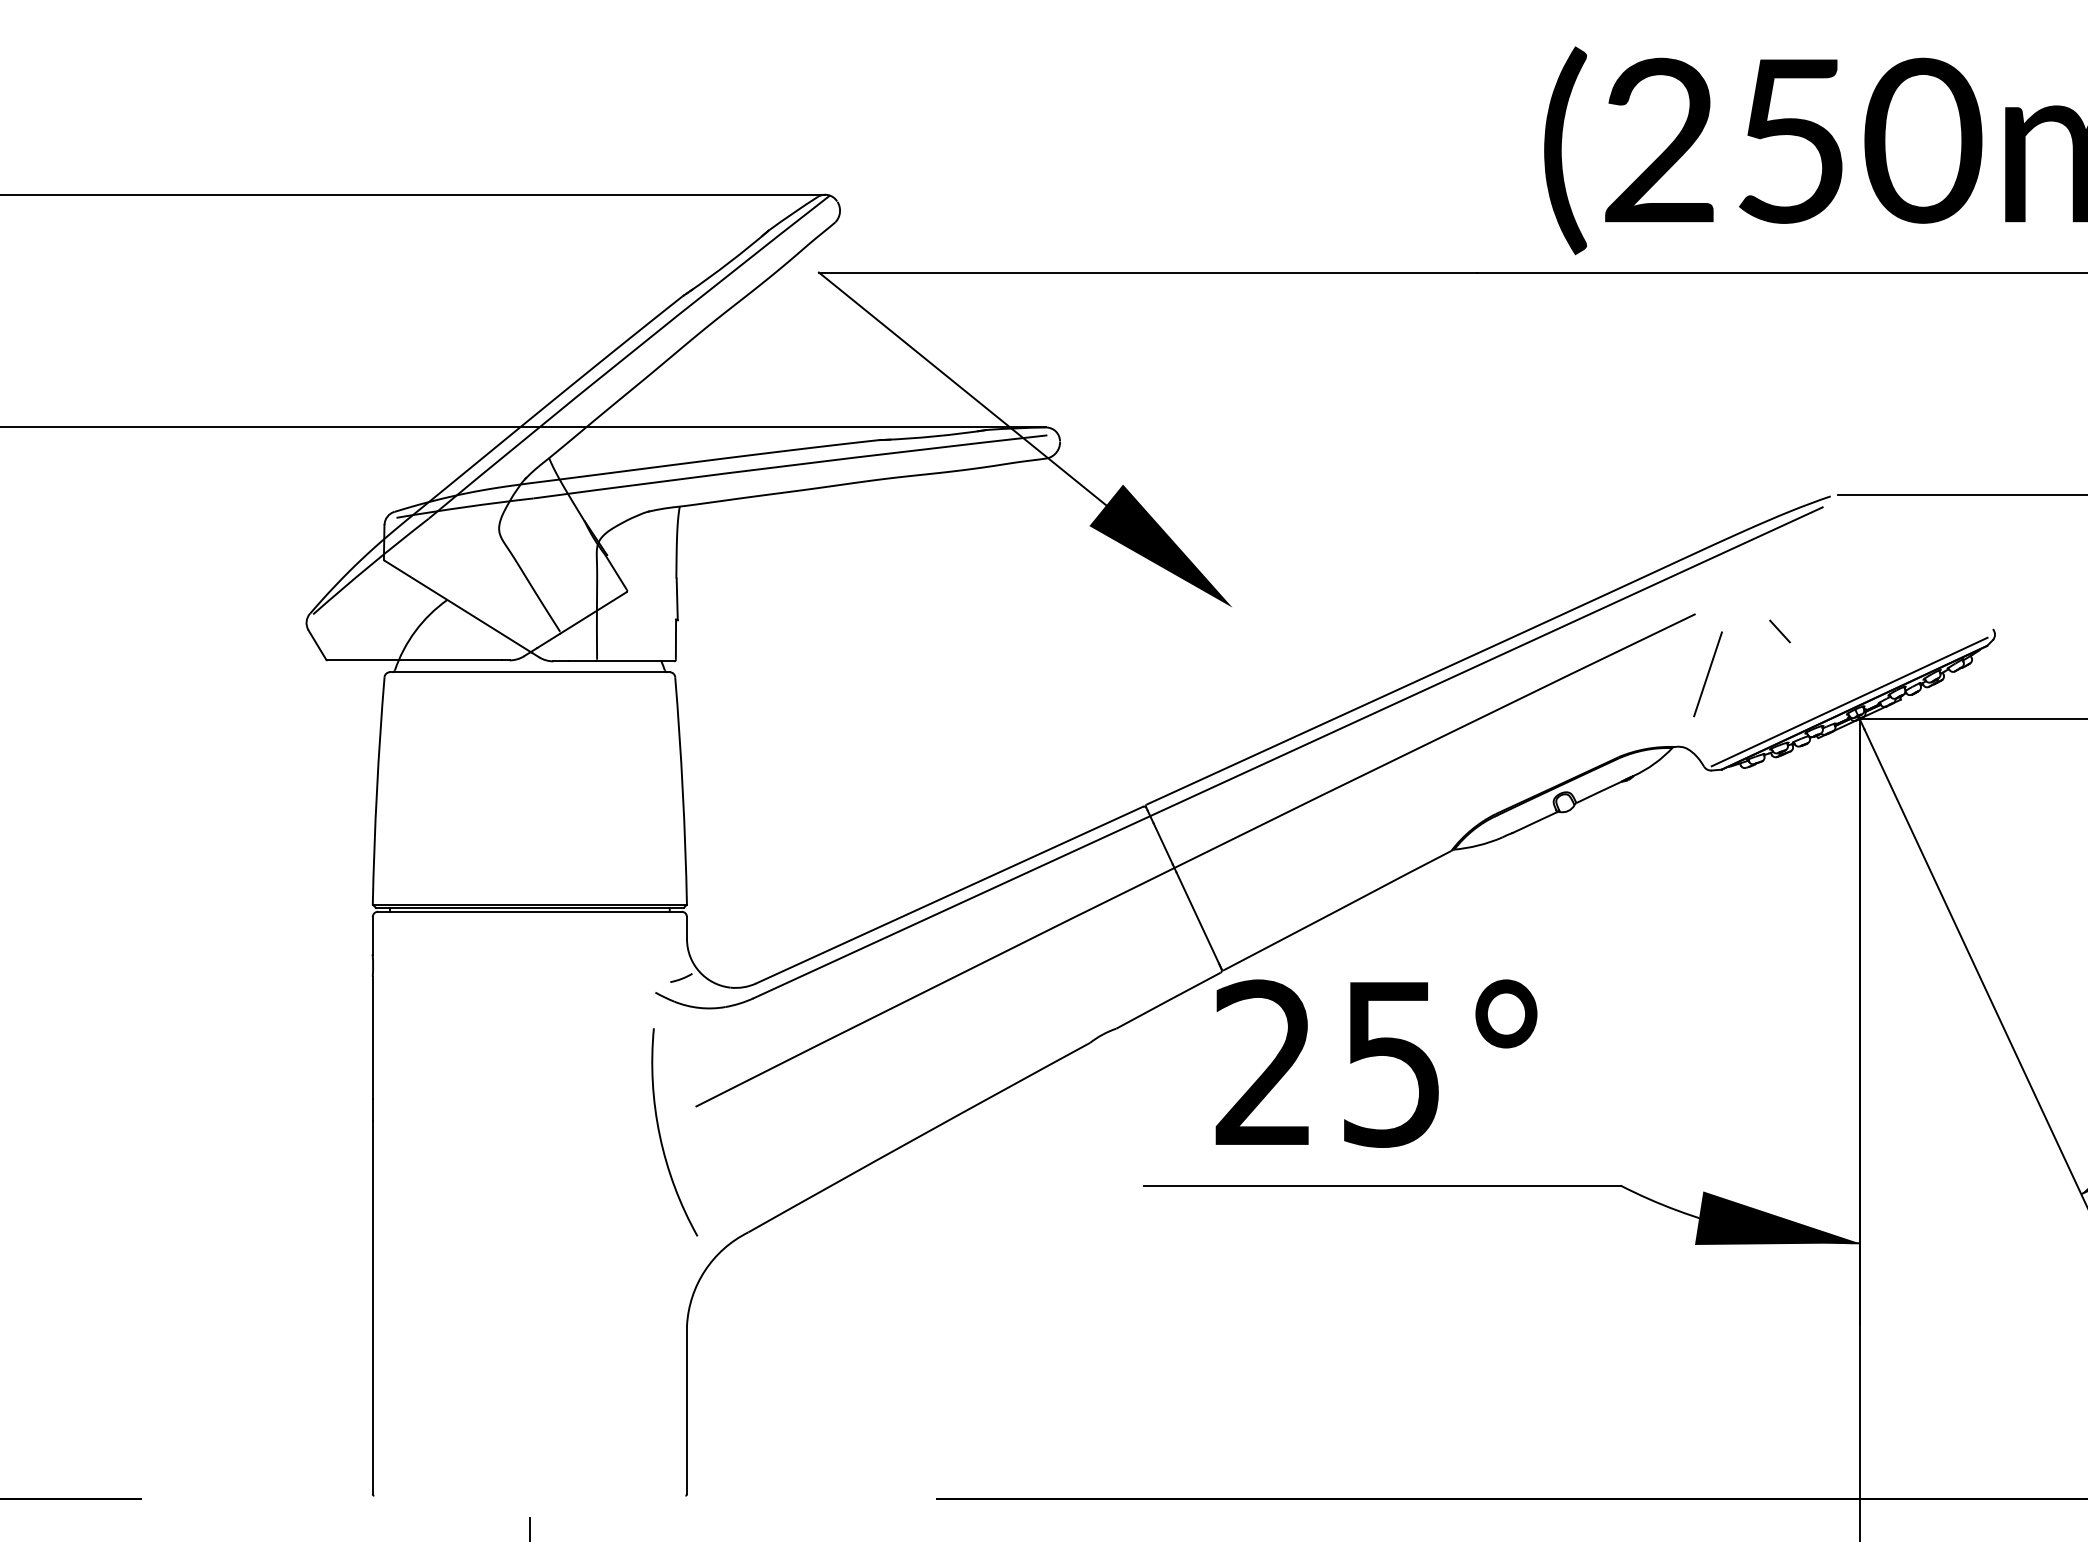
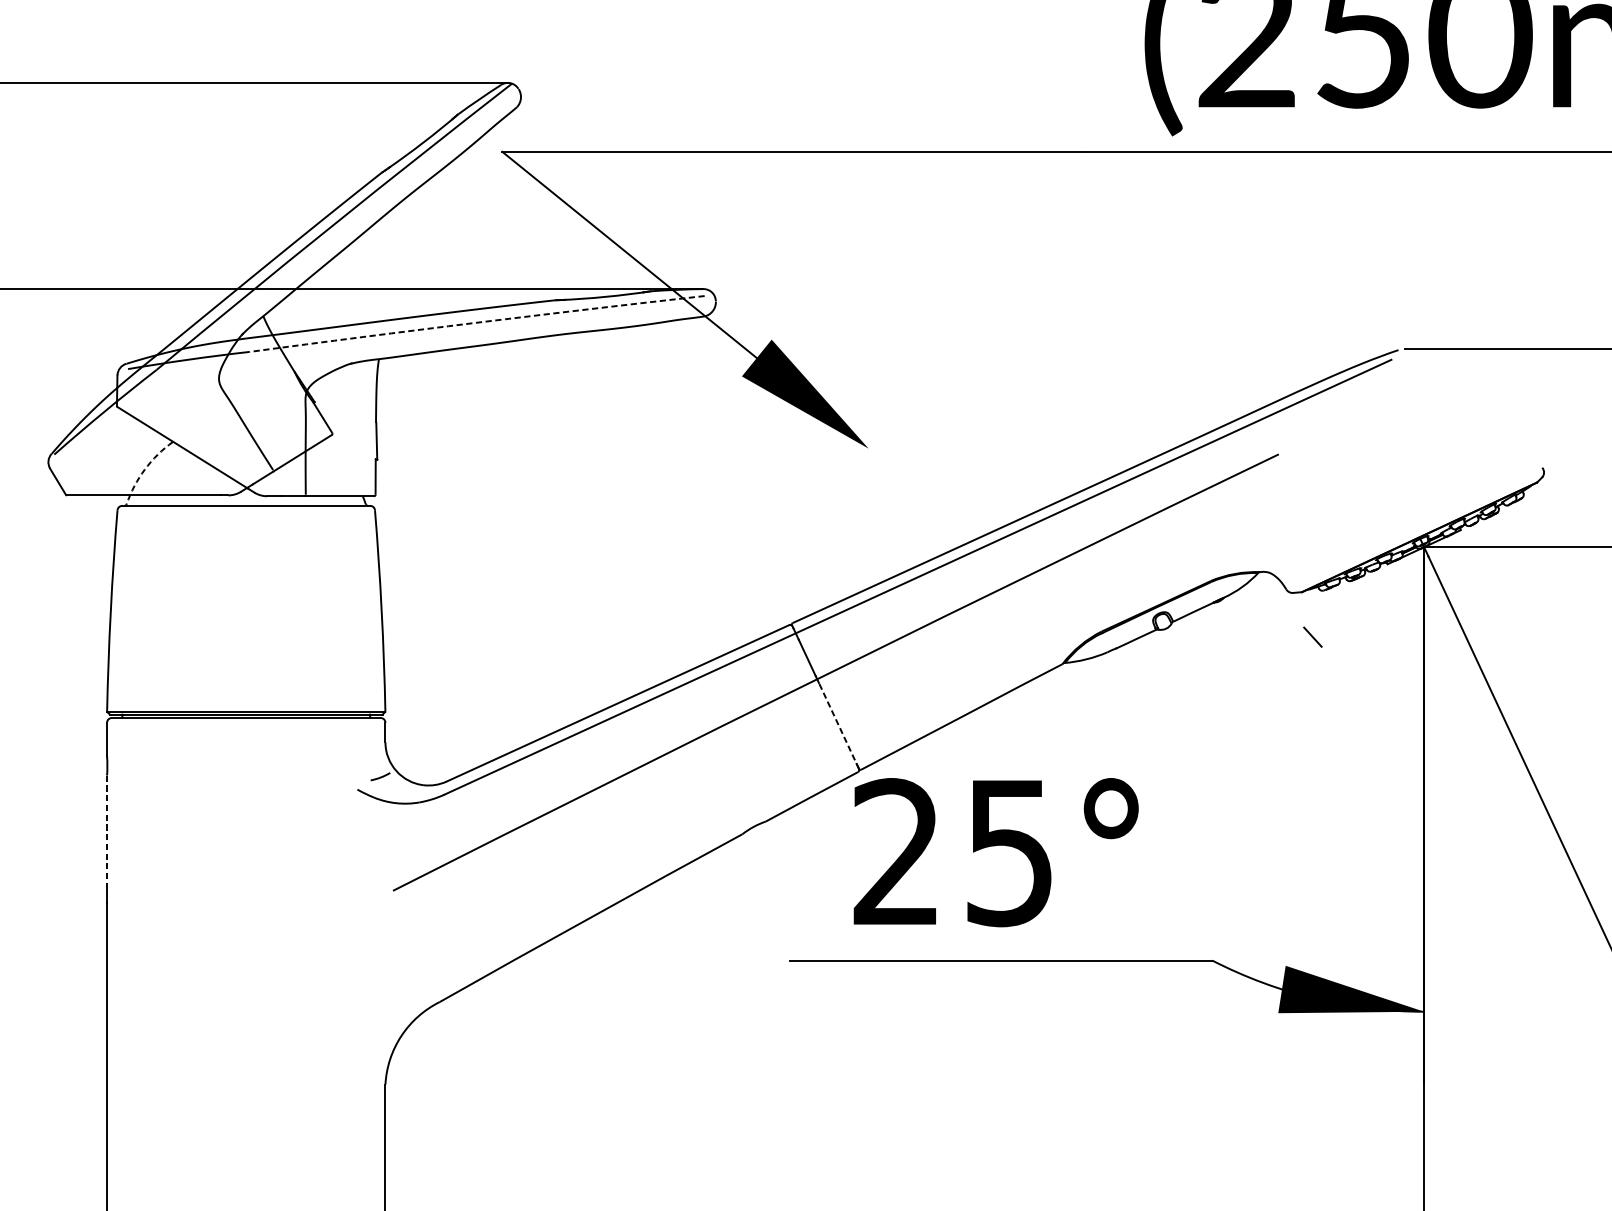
arc: (790, 465) -> (477, 322), solid -> dashed
arc: (415, 631) -> (144, 469), solid -> dashed
line: (1779, 631) -> (1312, 637), moved
line: (1707, 674) -> (1289, 507), removed
line: (1849, 701) -> (1415, 531), removed
line: (1199, 920) -> (839, 725), solid -> dashed
line: (372, 1038) -> (106, 830), solid -> dashed
arc: (661, 1137) -> (362, 918), removed

